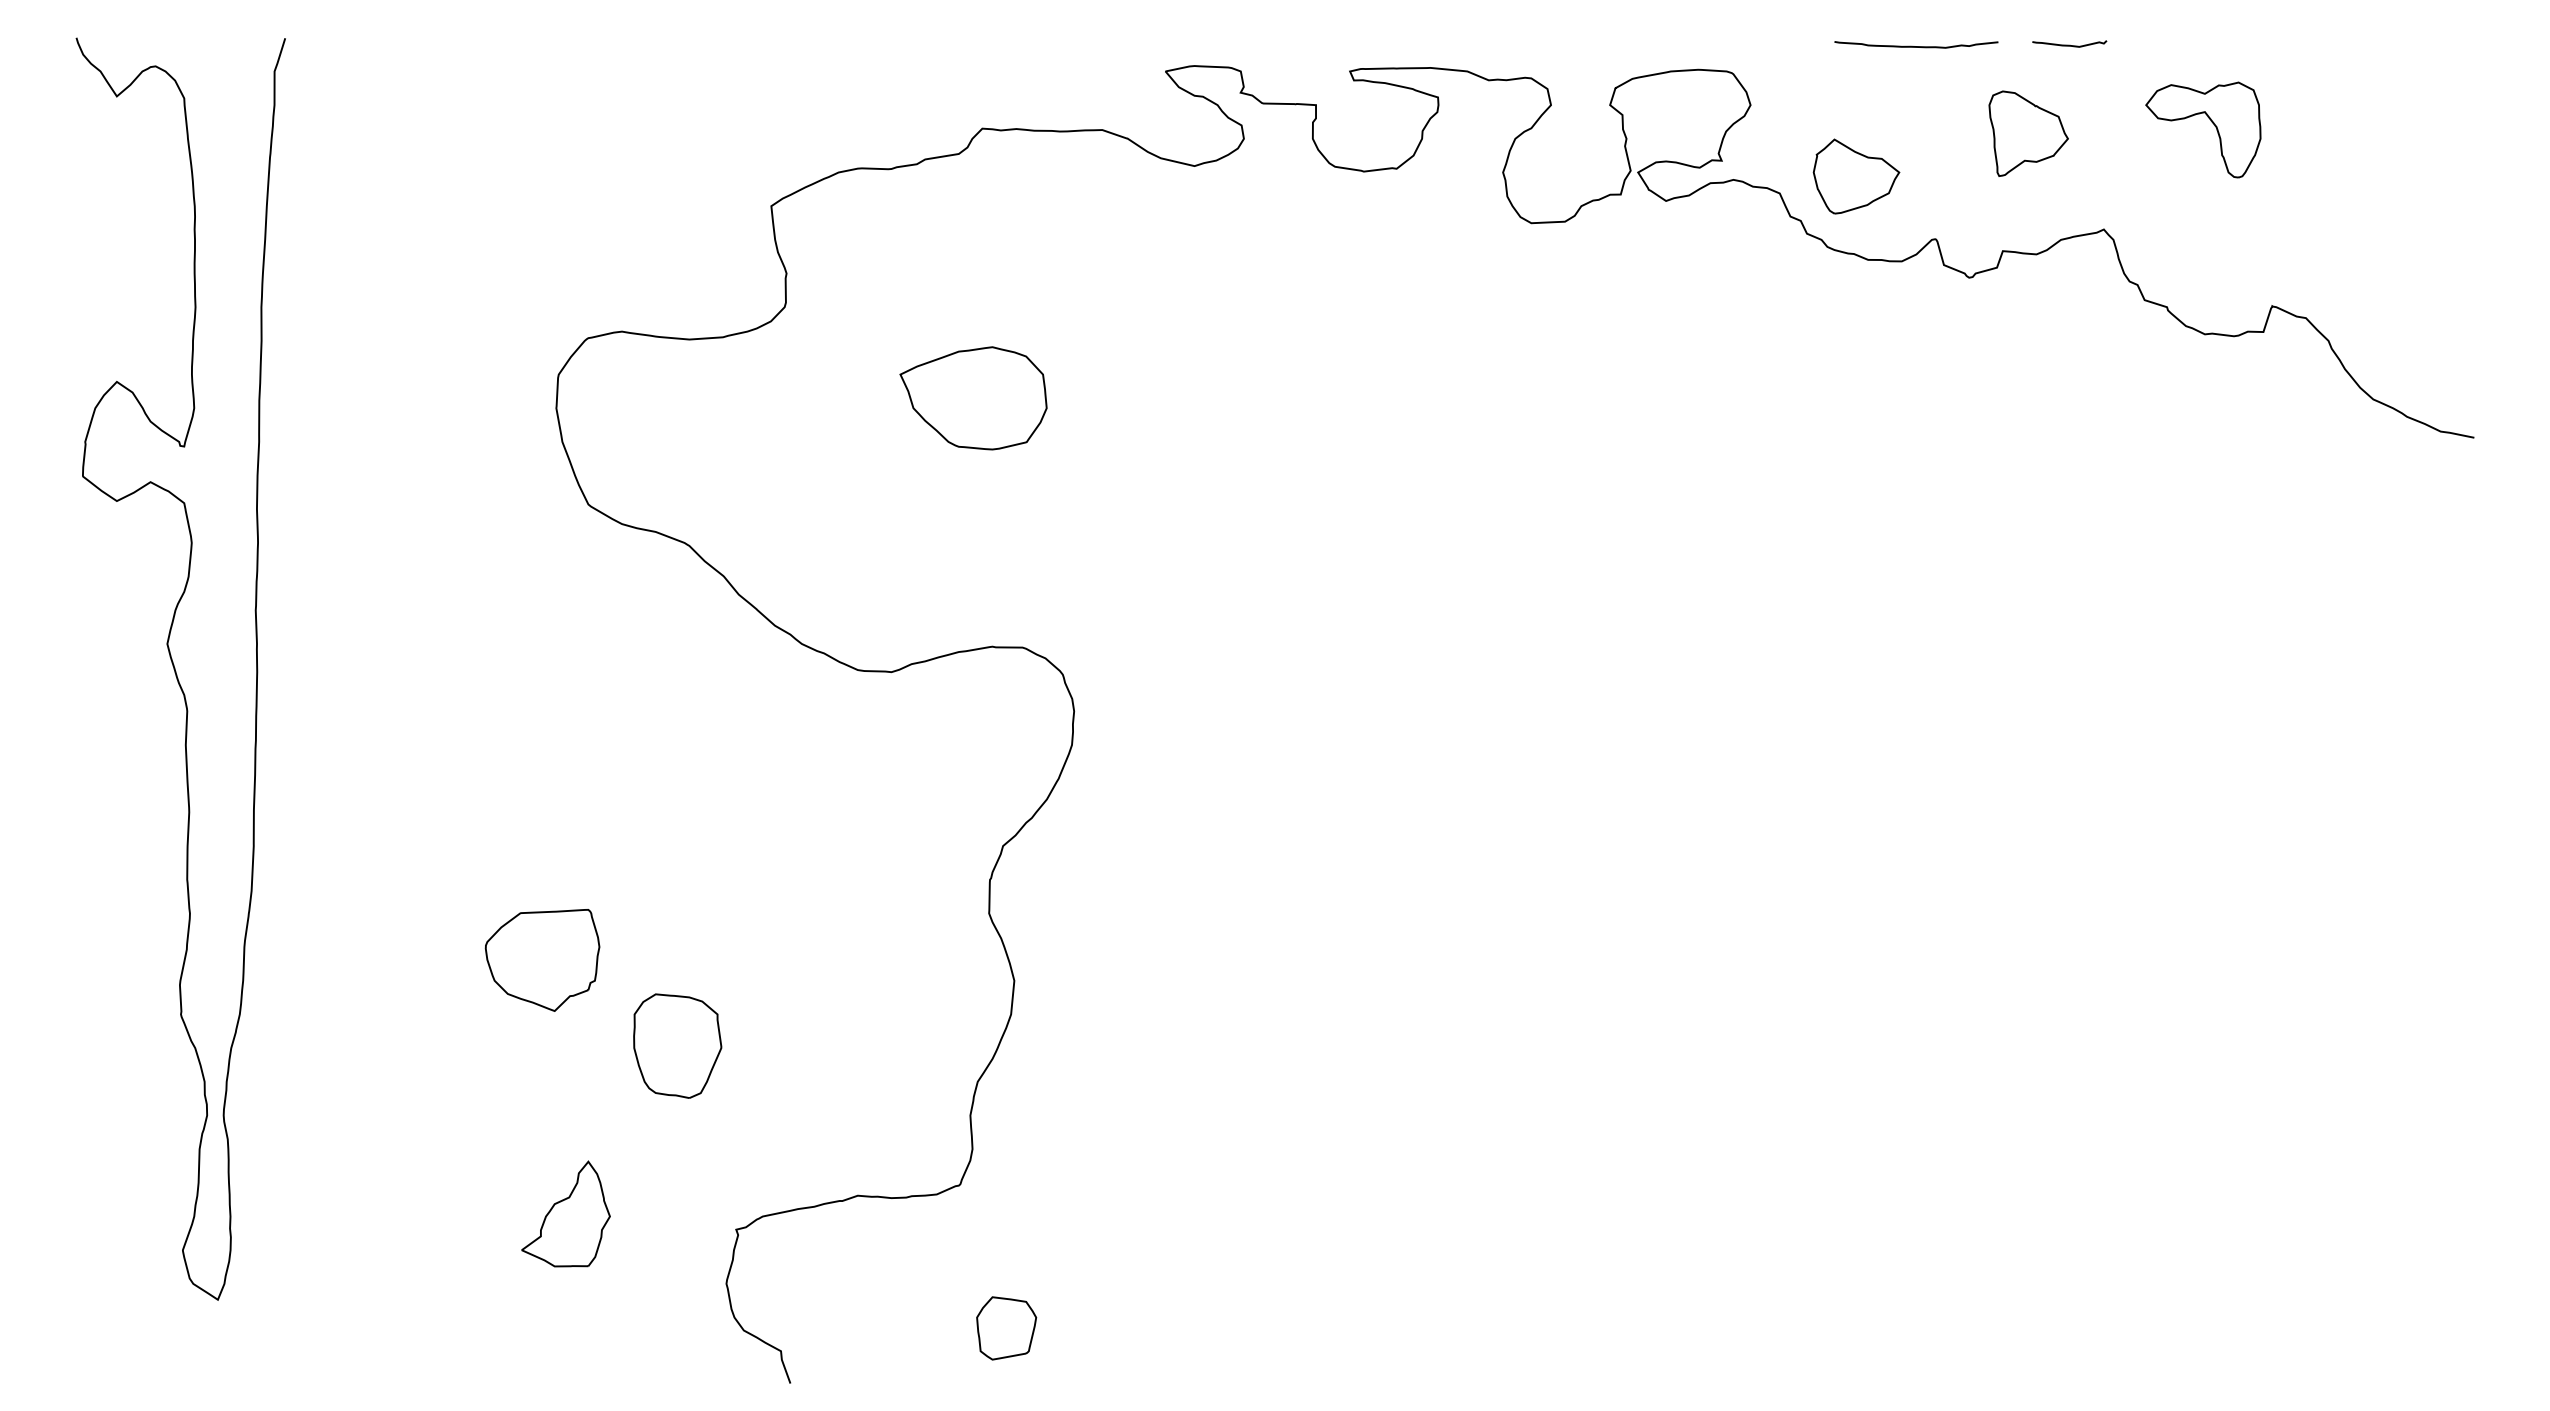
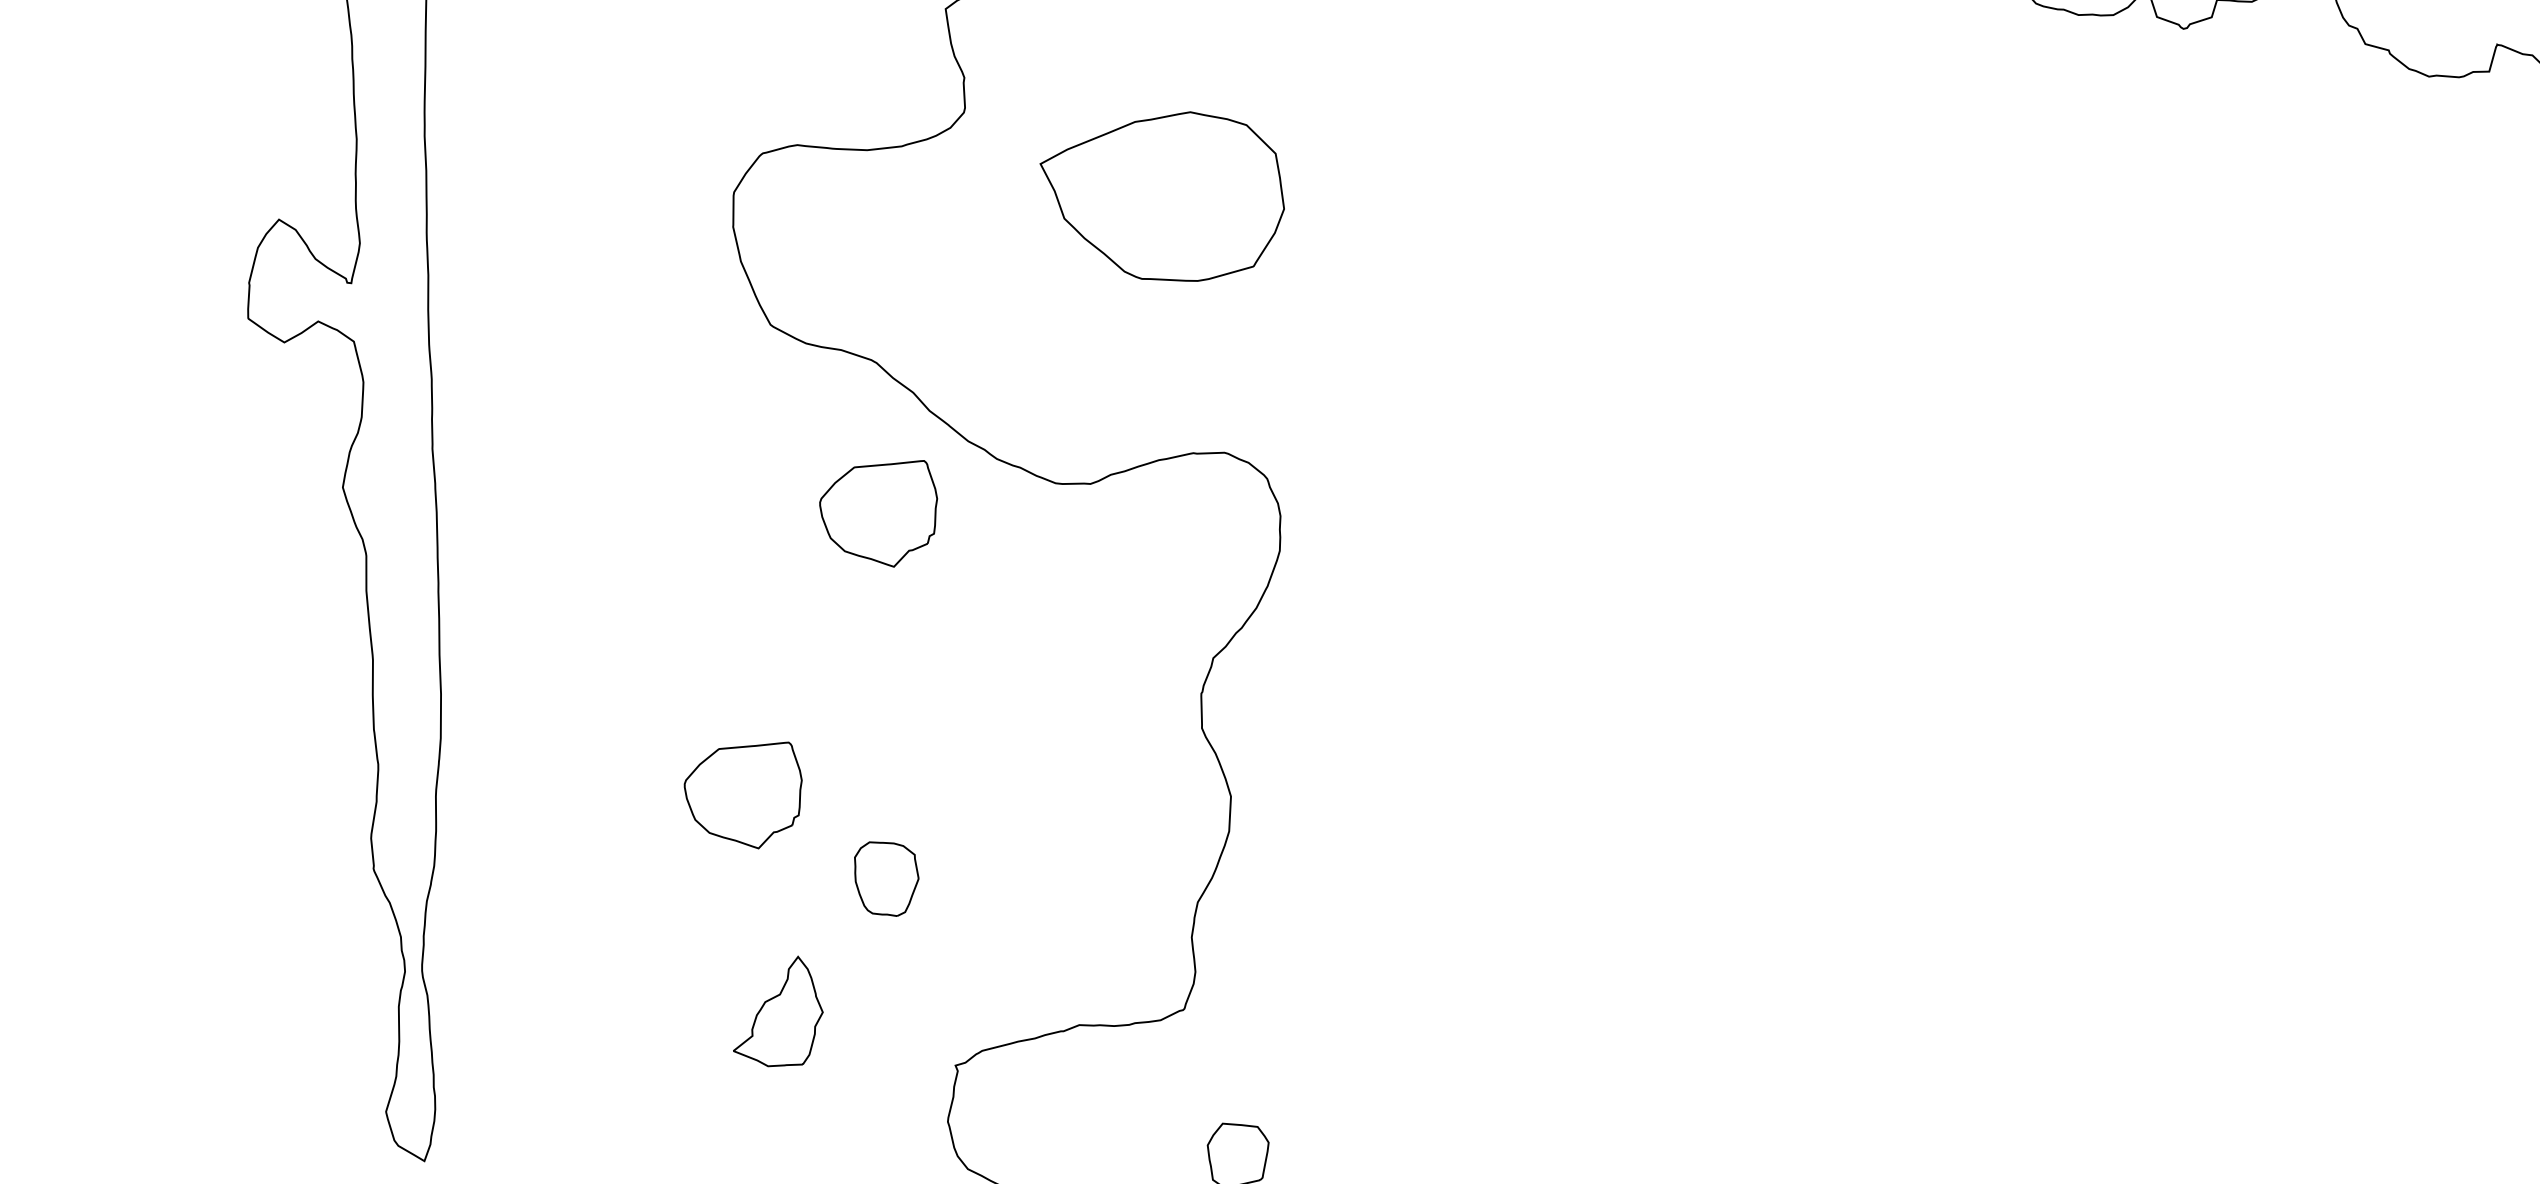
part: (973, 398) -> (1162, 198), size x1.6
part: (685, 693) -> (879, 515), added
part: (677, 1045) -> (886, 878), size x0.7
part: (565, 1213) -> (776, 1011), moved

